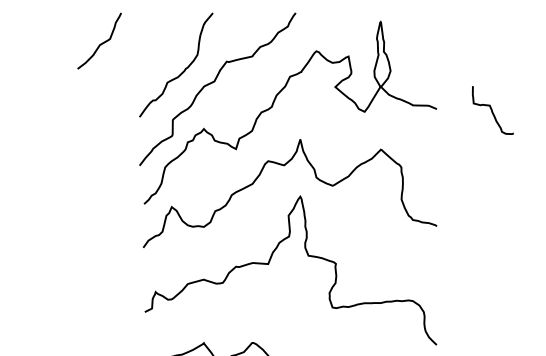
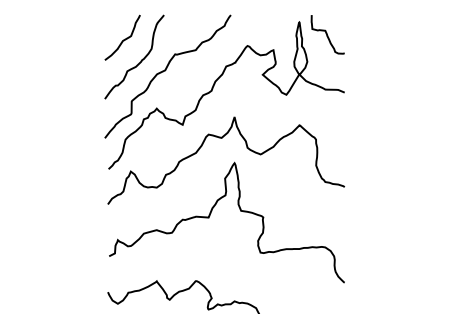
curve: (100, 43) -> (123, 39), moved
curve: (492, 110) -> (327, 34), moved

